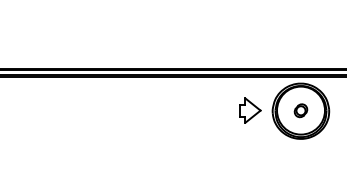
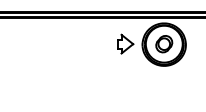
part: (300, 110) -> (163, 44), size x1.67

